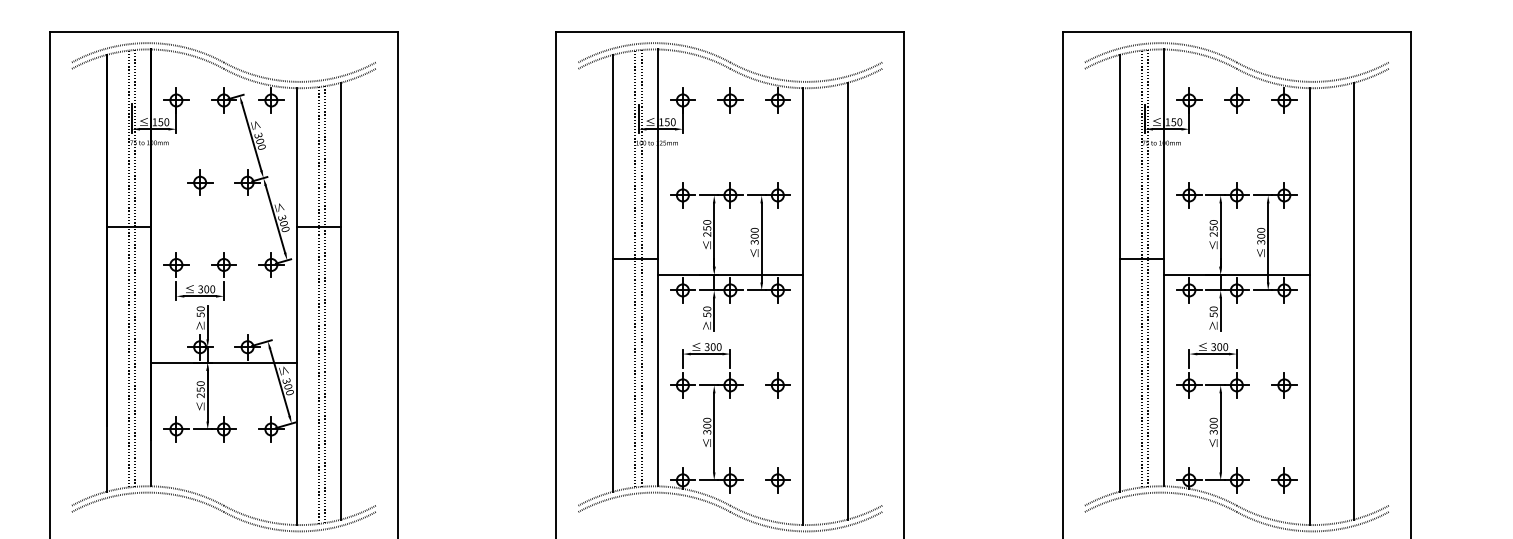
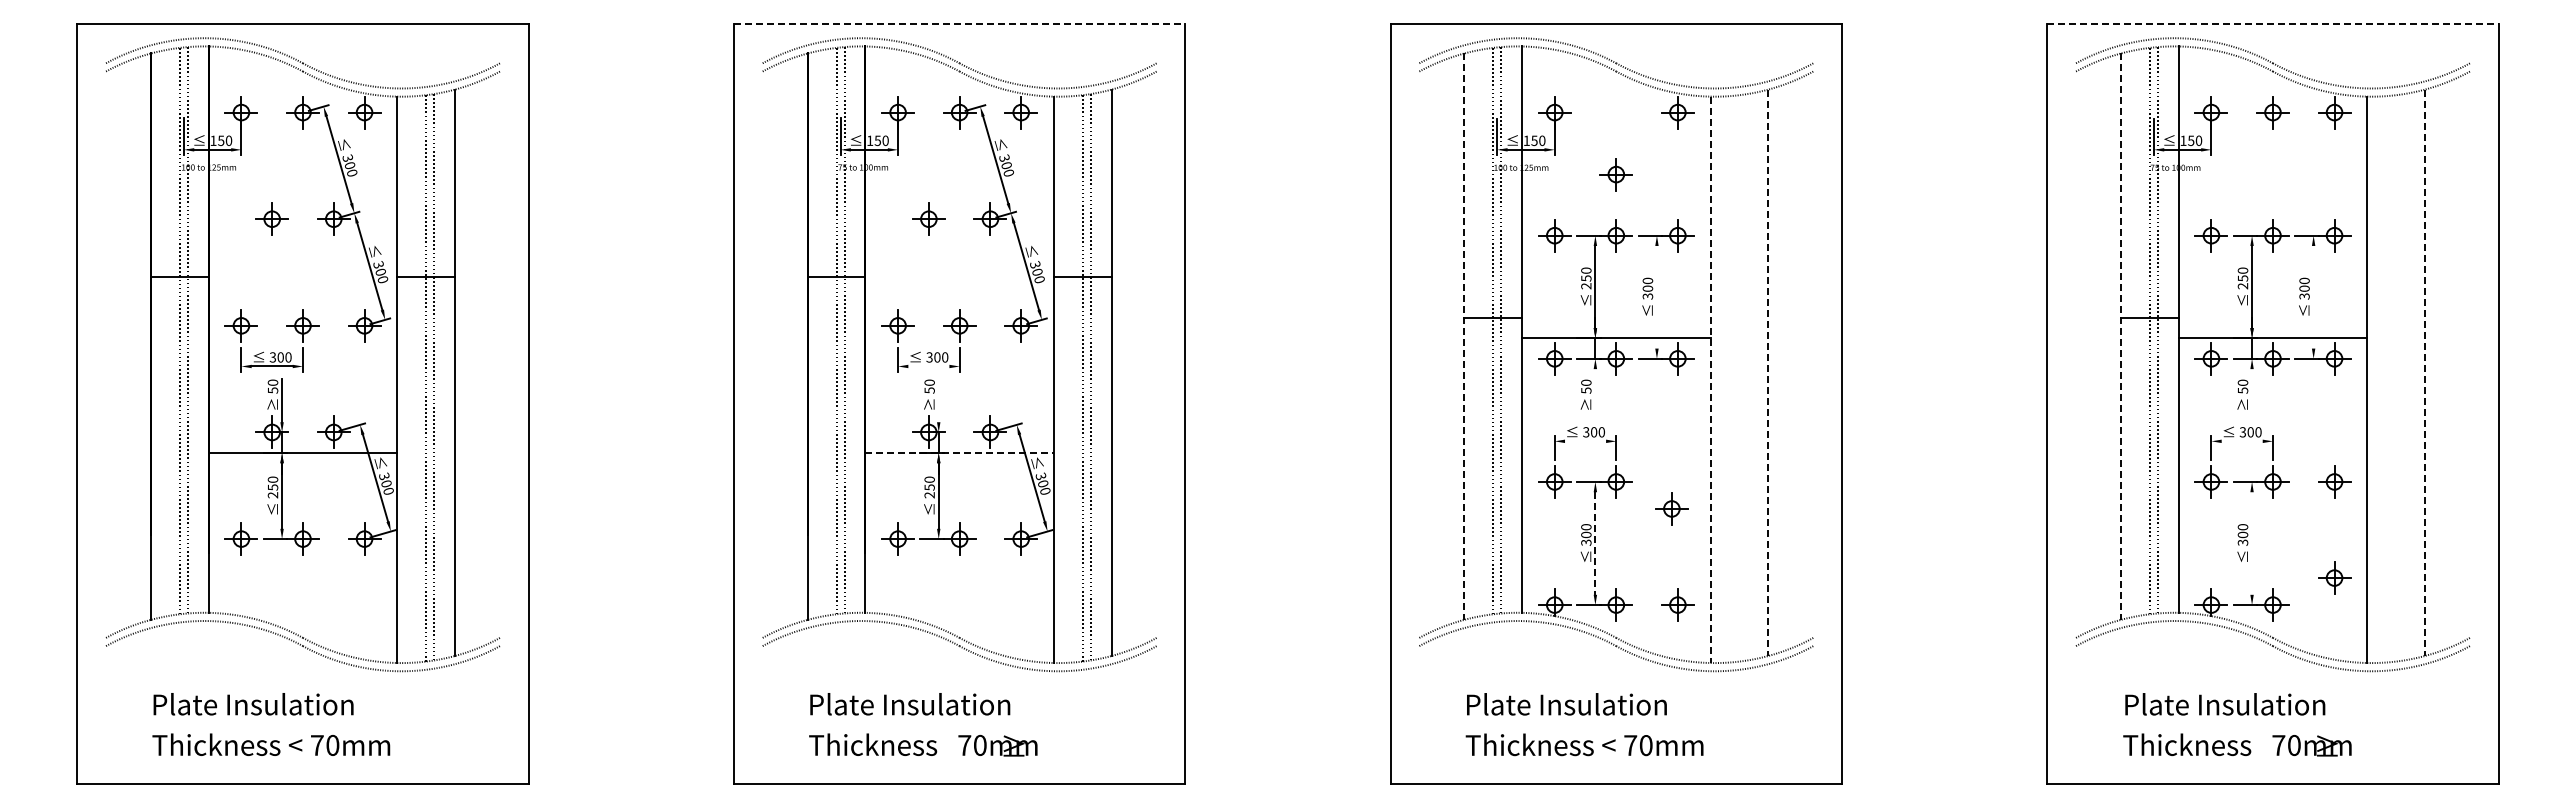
line: (223, 32) -> (959, 24), solid -> dashed
line: (1236, 32) -> (2272, 24), solid -> dashed
part: (729, 100) -> (1615, 174), moved
line: (761, 242) -> (1656, 296), removed
line: (1268, 242) -> (2313, 296), removed
line: (613, 273) -> (1464, 337), solid -> dashed
line: (1120, 273) -> (2121, 337), solid -> dashed
line: (199, 296) -> (928, 366), removed
line: (847, 301) -> (1768, 373), solid -> dashed
line: (1353, 301) -> (2424, 373), solid -> dashed
line: (803, 307) -> (1710, 380), solid -> dashed
line: (714, 314) -> (1595, 390), removed
line: (1221, 314) -> (2252, 390), removed
line: (207, 322) -> (938, 400), removed
line: (706, 354) -> (1585, 441), removed
line: (1212, 354) -> (2241, 441), removed
line: (224, 363) -> (960, 453), solid -> dashed
part: (777, 385) -> (1671, 508), moved
line: (1221, 432) -> (2252, 543), removed
line: (714, 433) -> (1595, 544), solid -> dashed
part: (1284, 479) -> (2334, 577), moved

